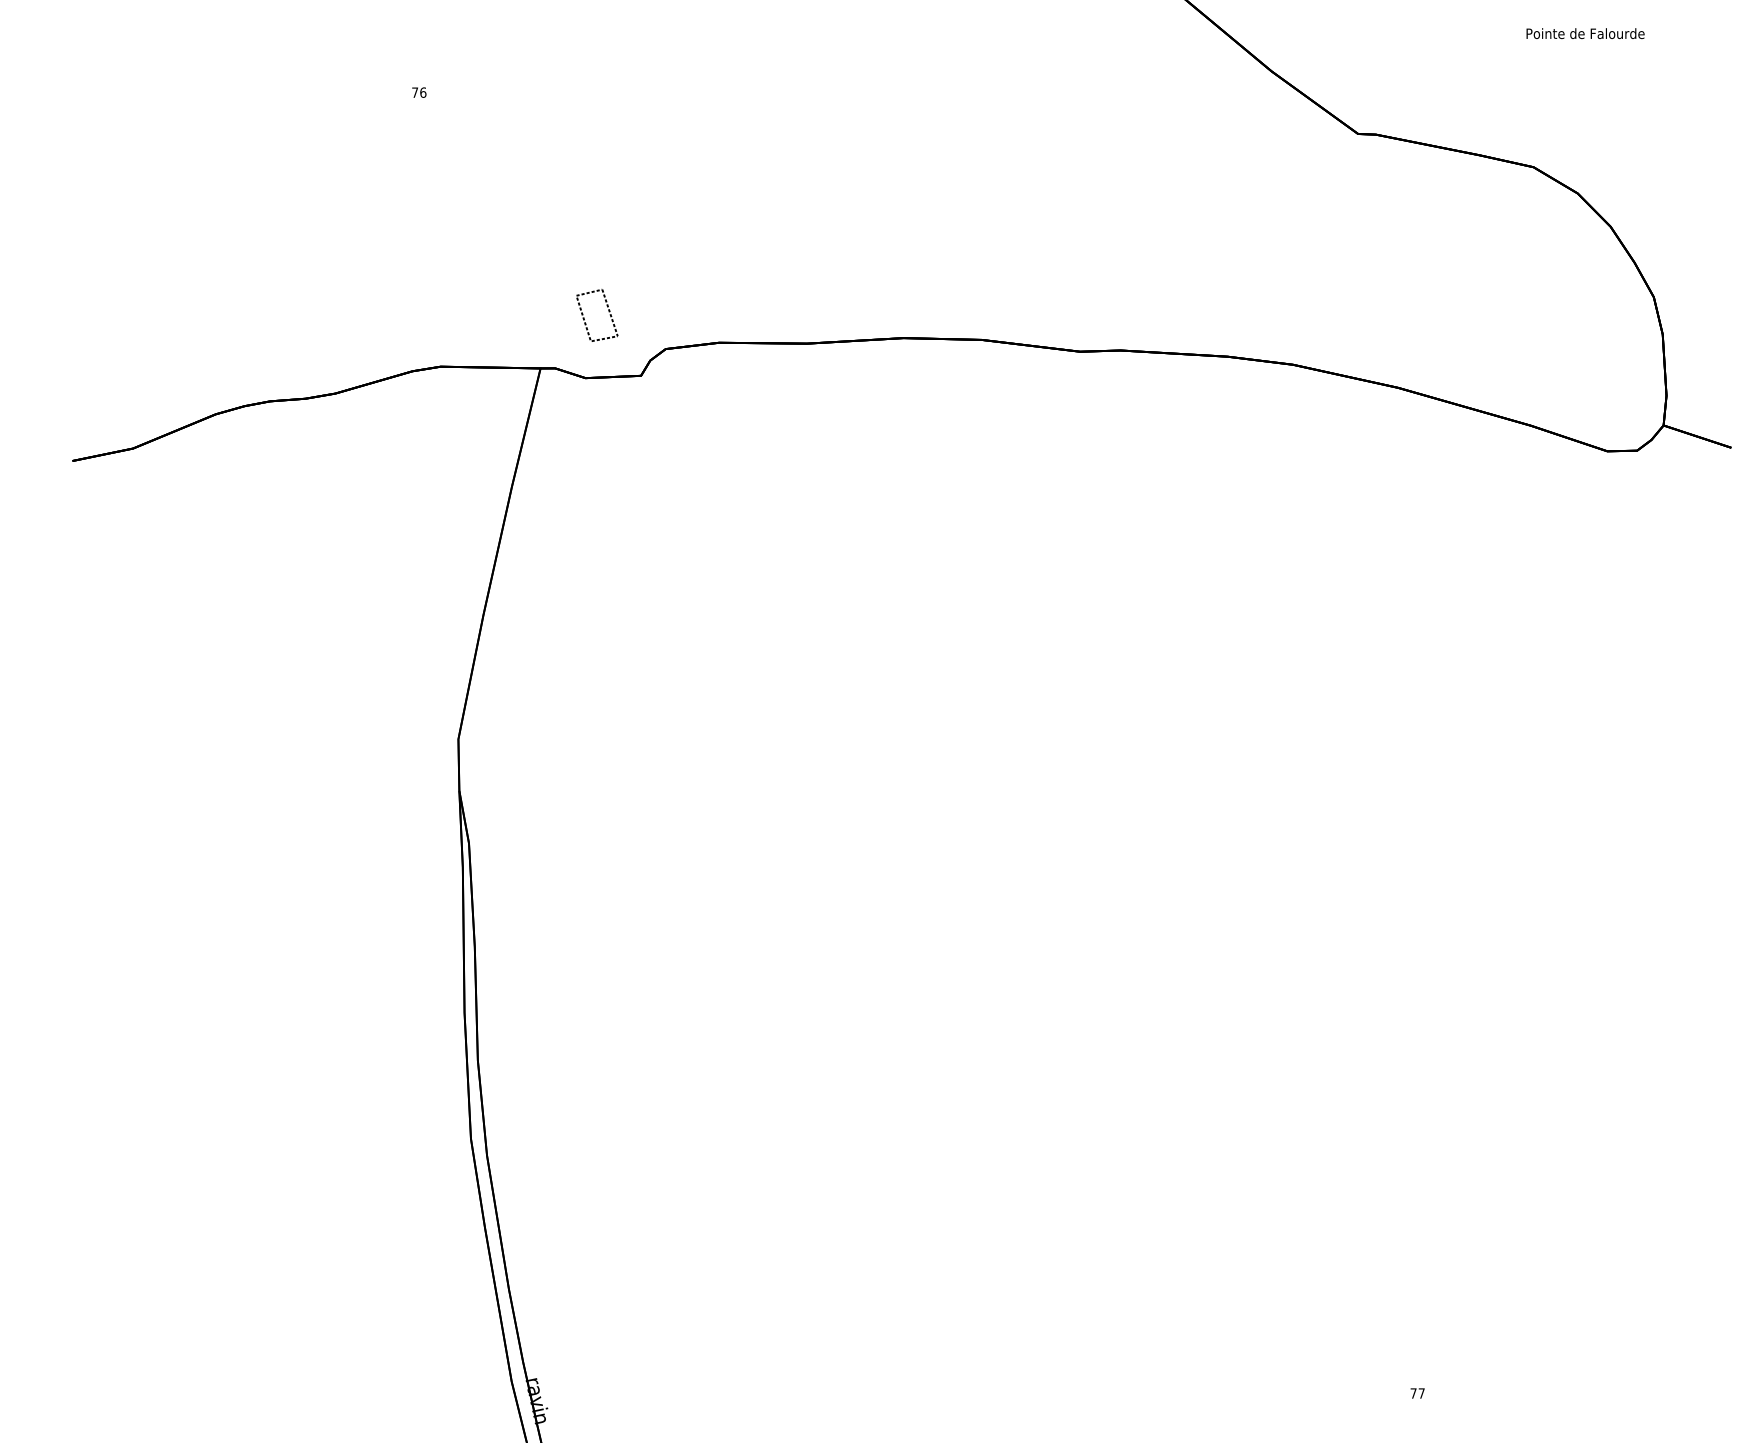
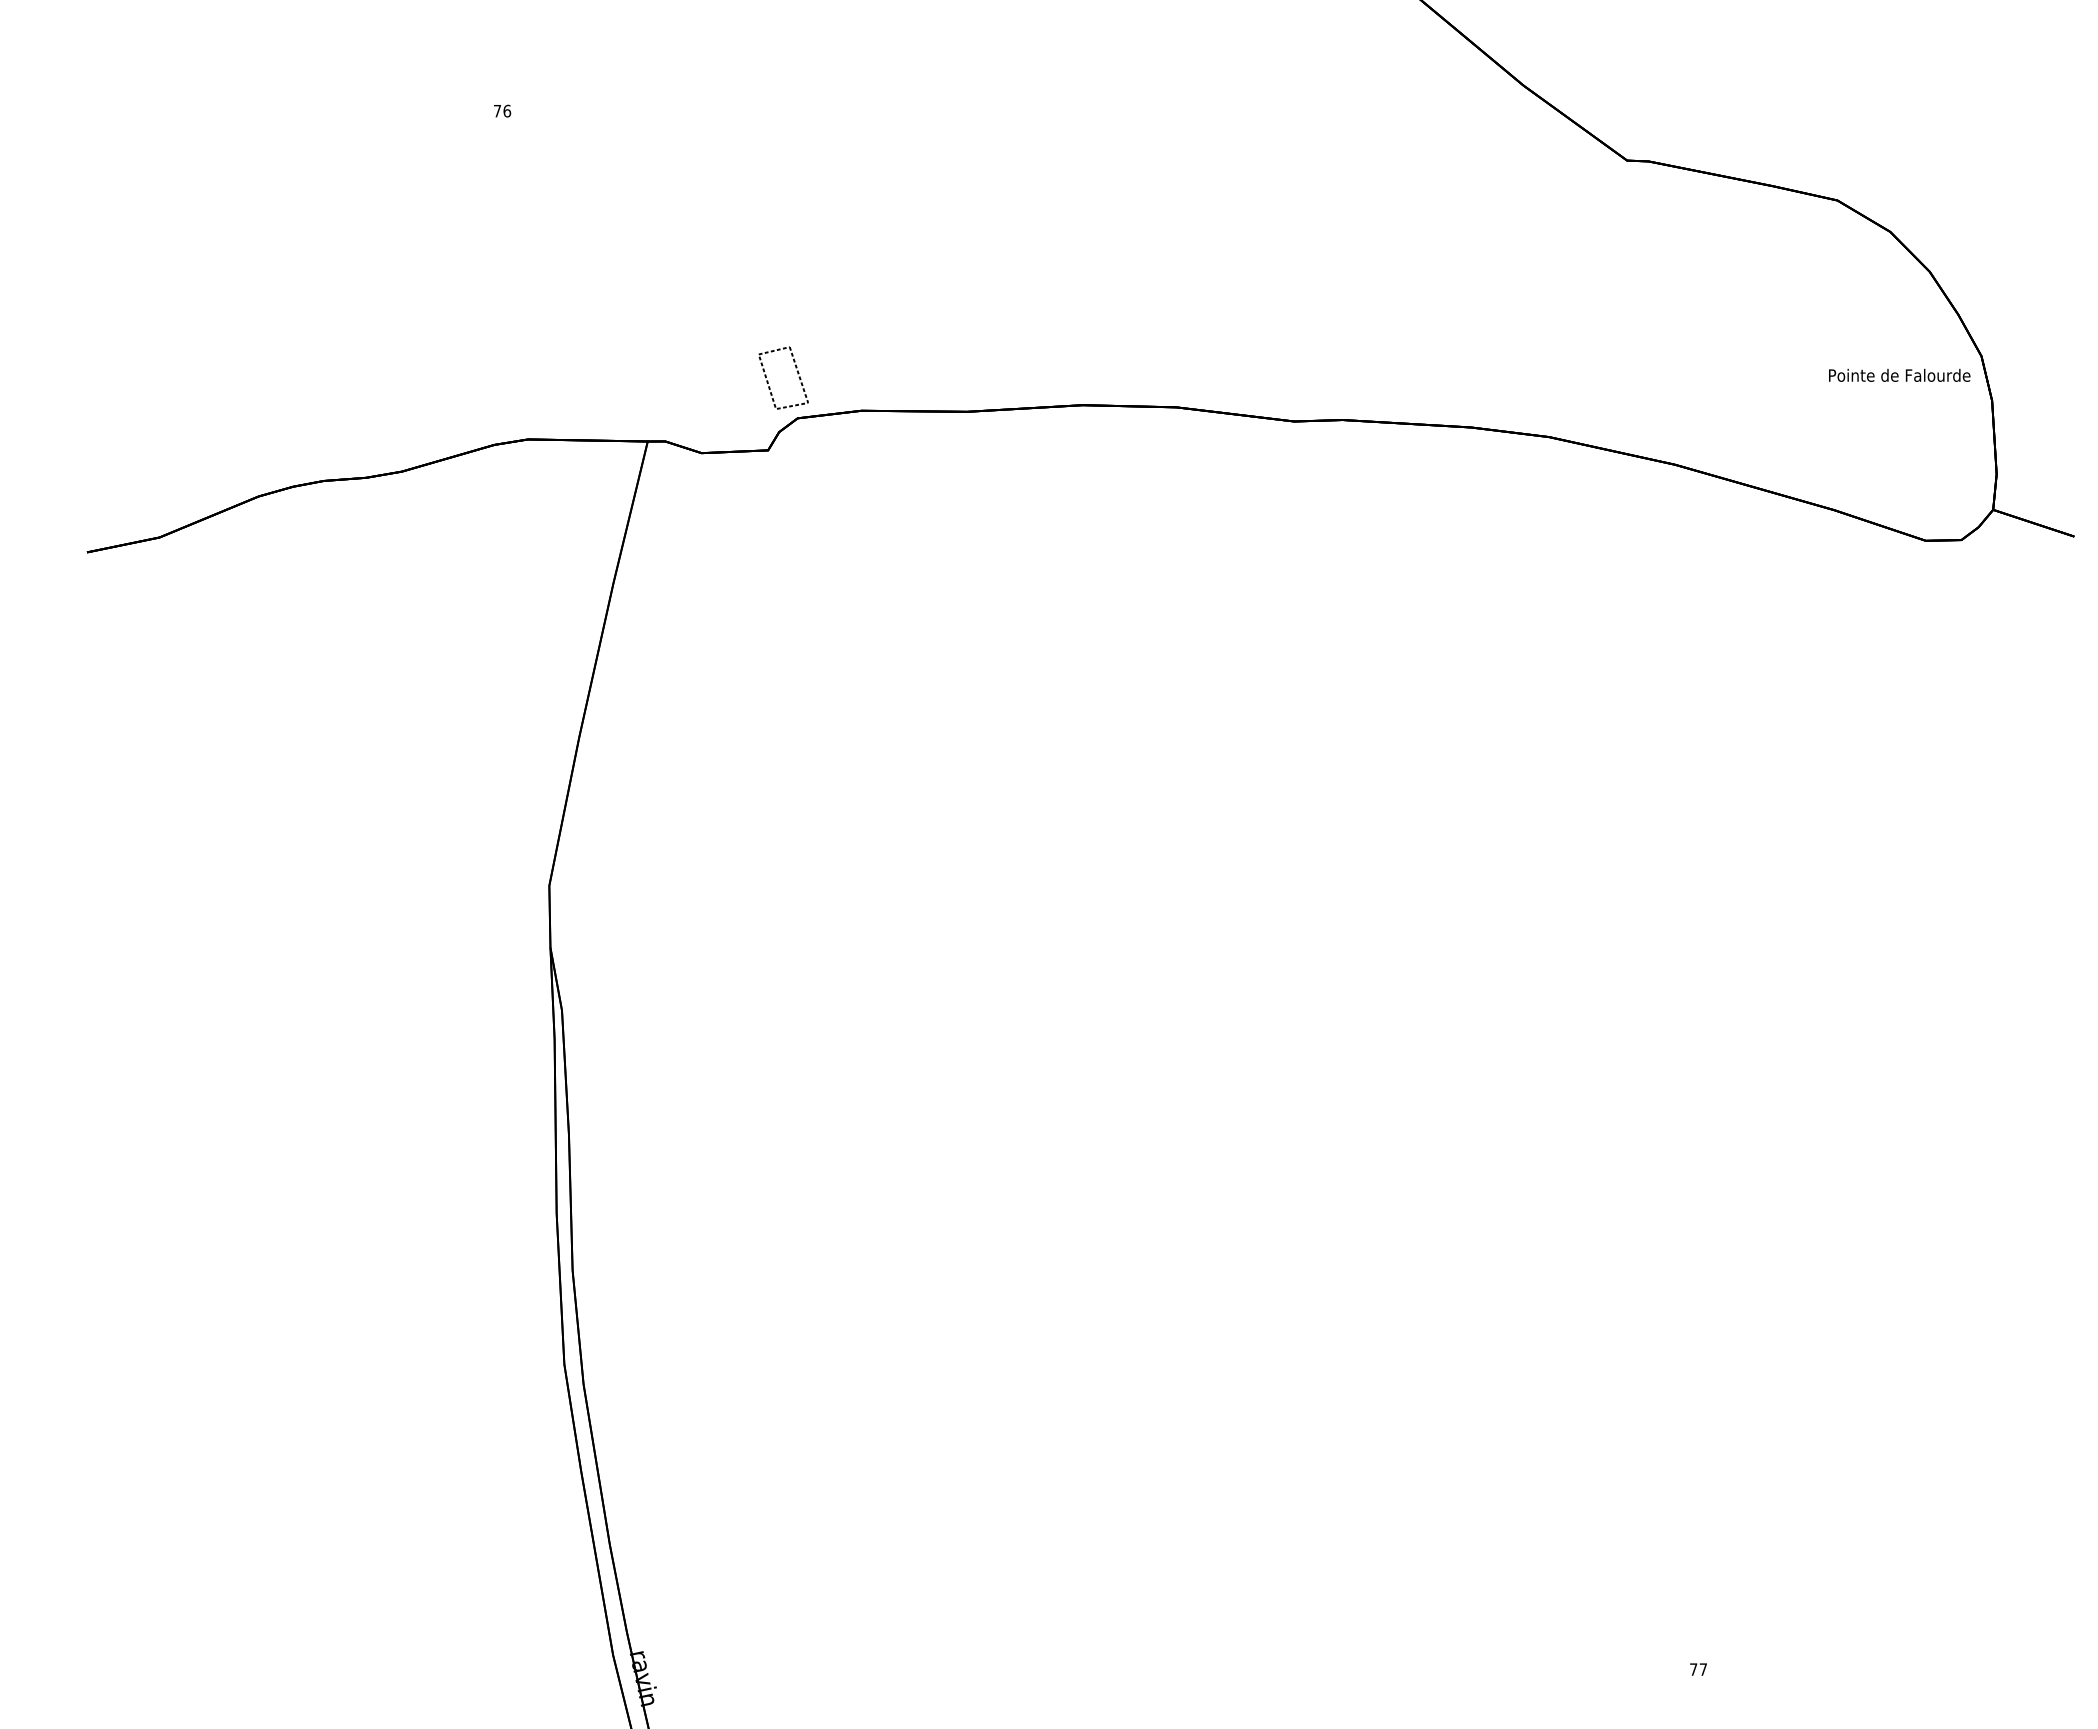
text: (1585, 32) -> (1899, 374), moved
part: (607, 309) -> (796, 371), moved

